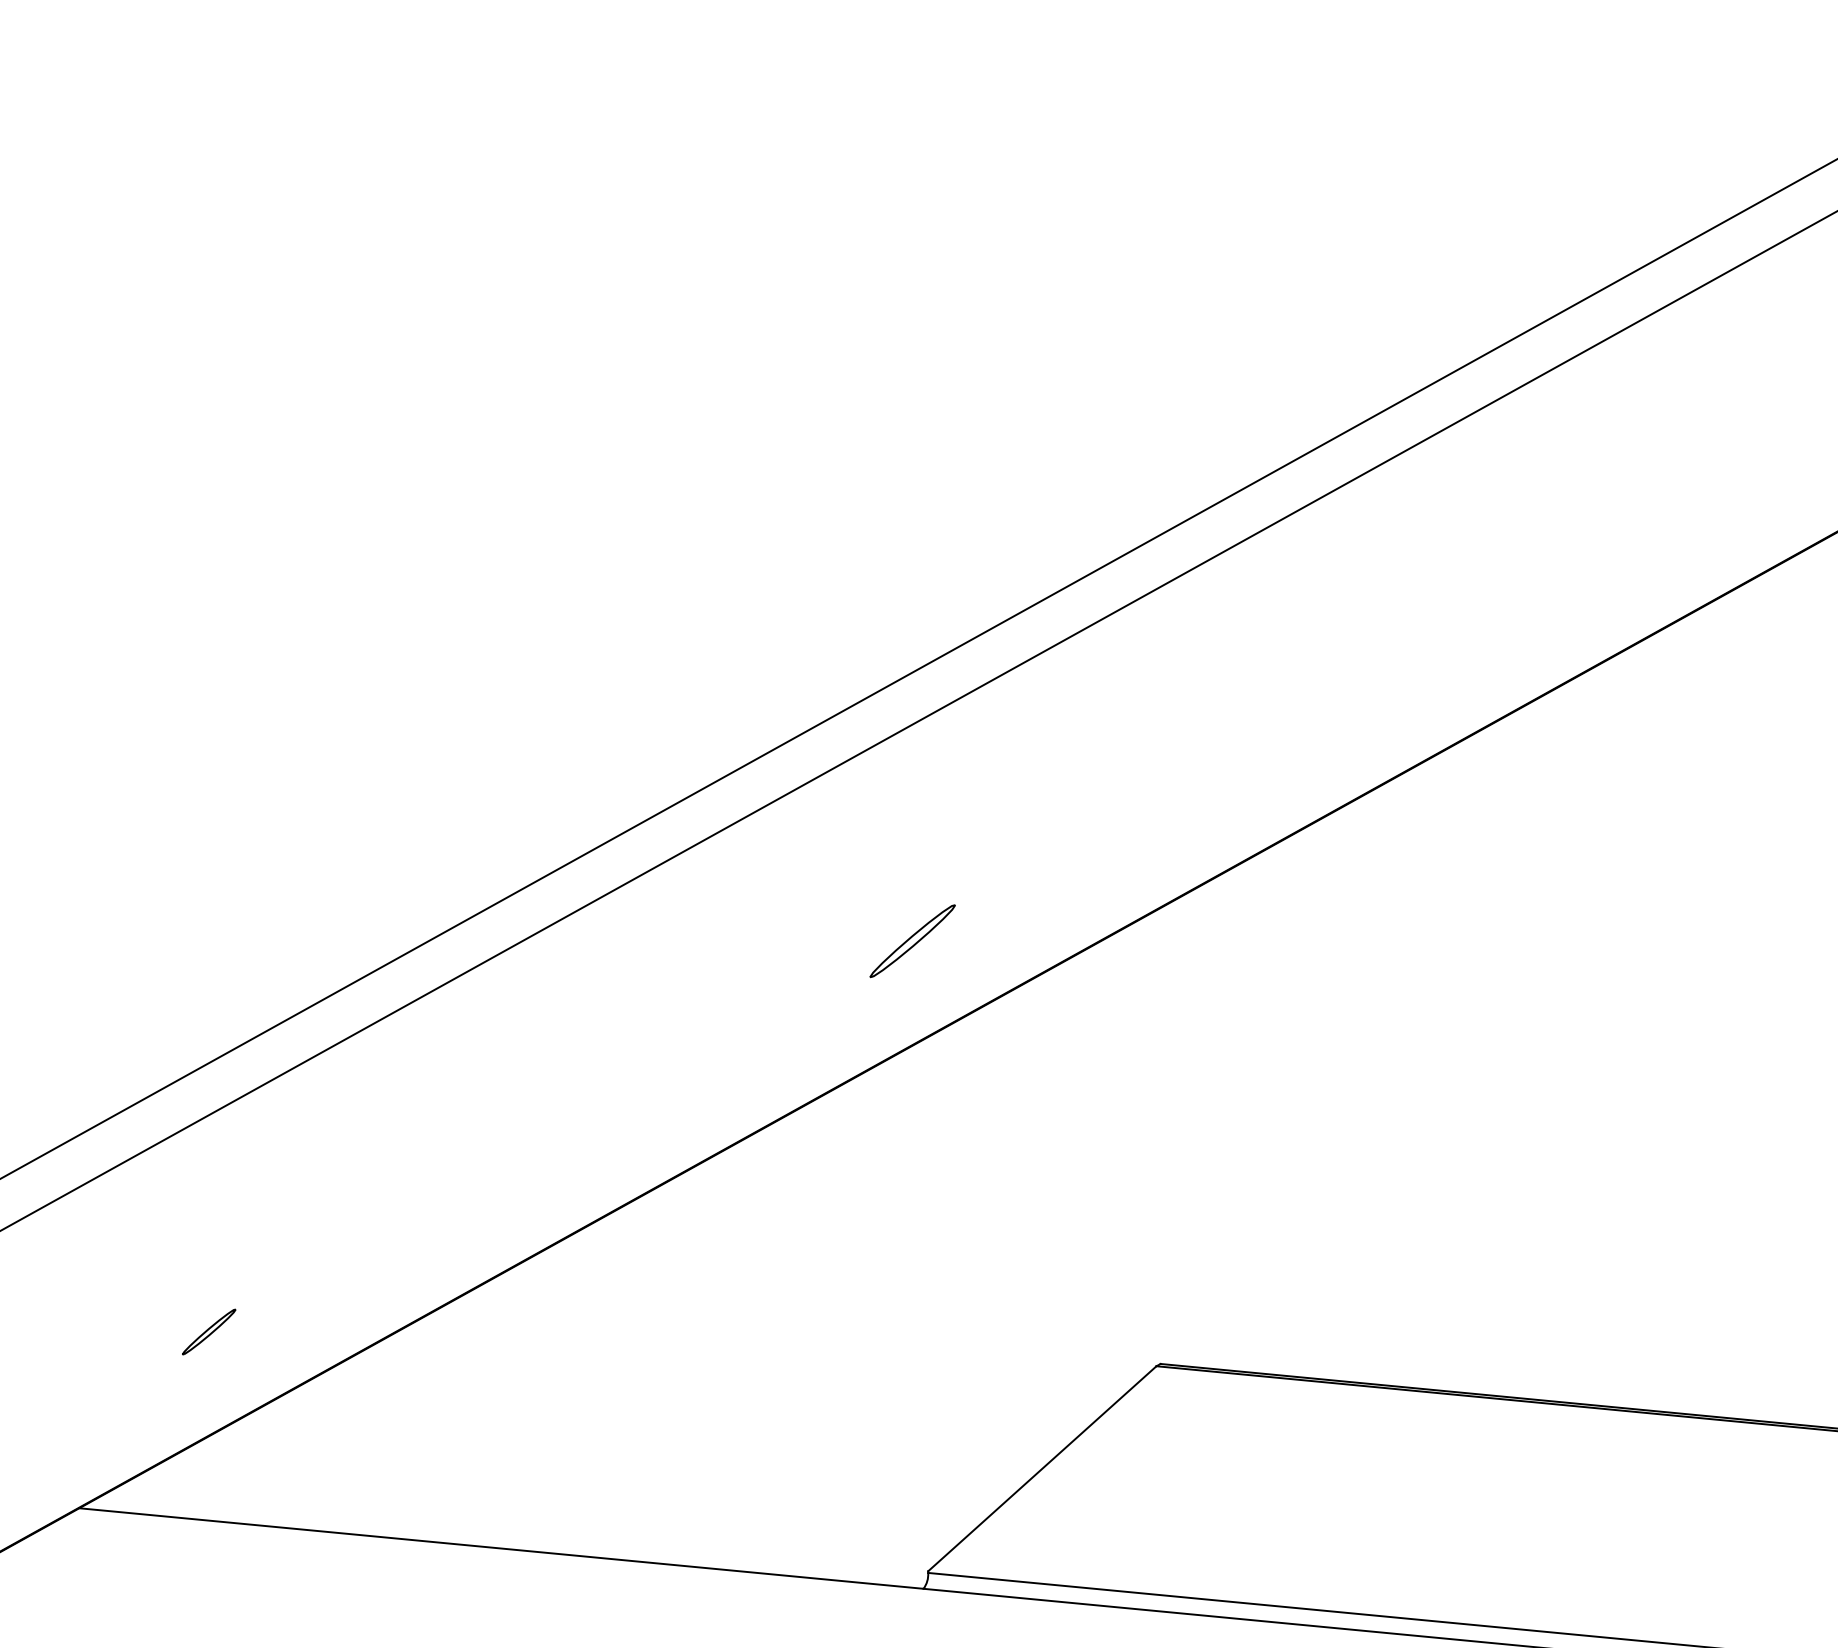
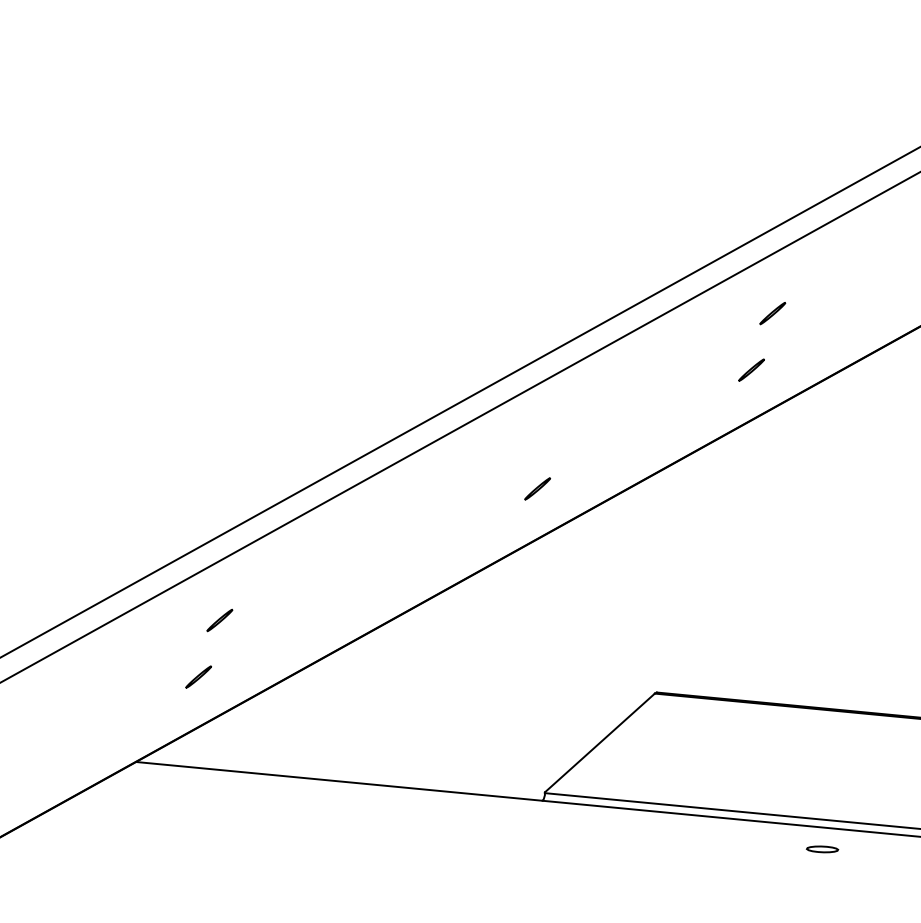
part: (1400, 576) -> (772, 313), added
part: (1357, 693) -> (751, 369), added
part: (912, 940) -> (537, 488), size x0.62
part: (252, 1214) -> (219, 620), added

